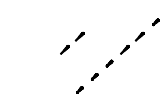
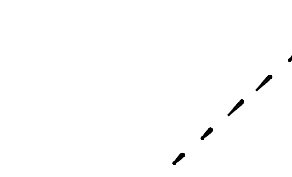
part: (72, 42) -> (136, 93), removed

